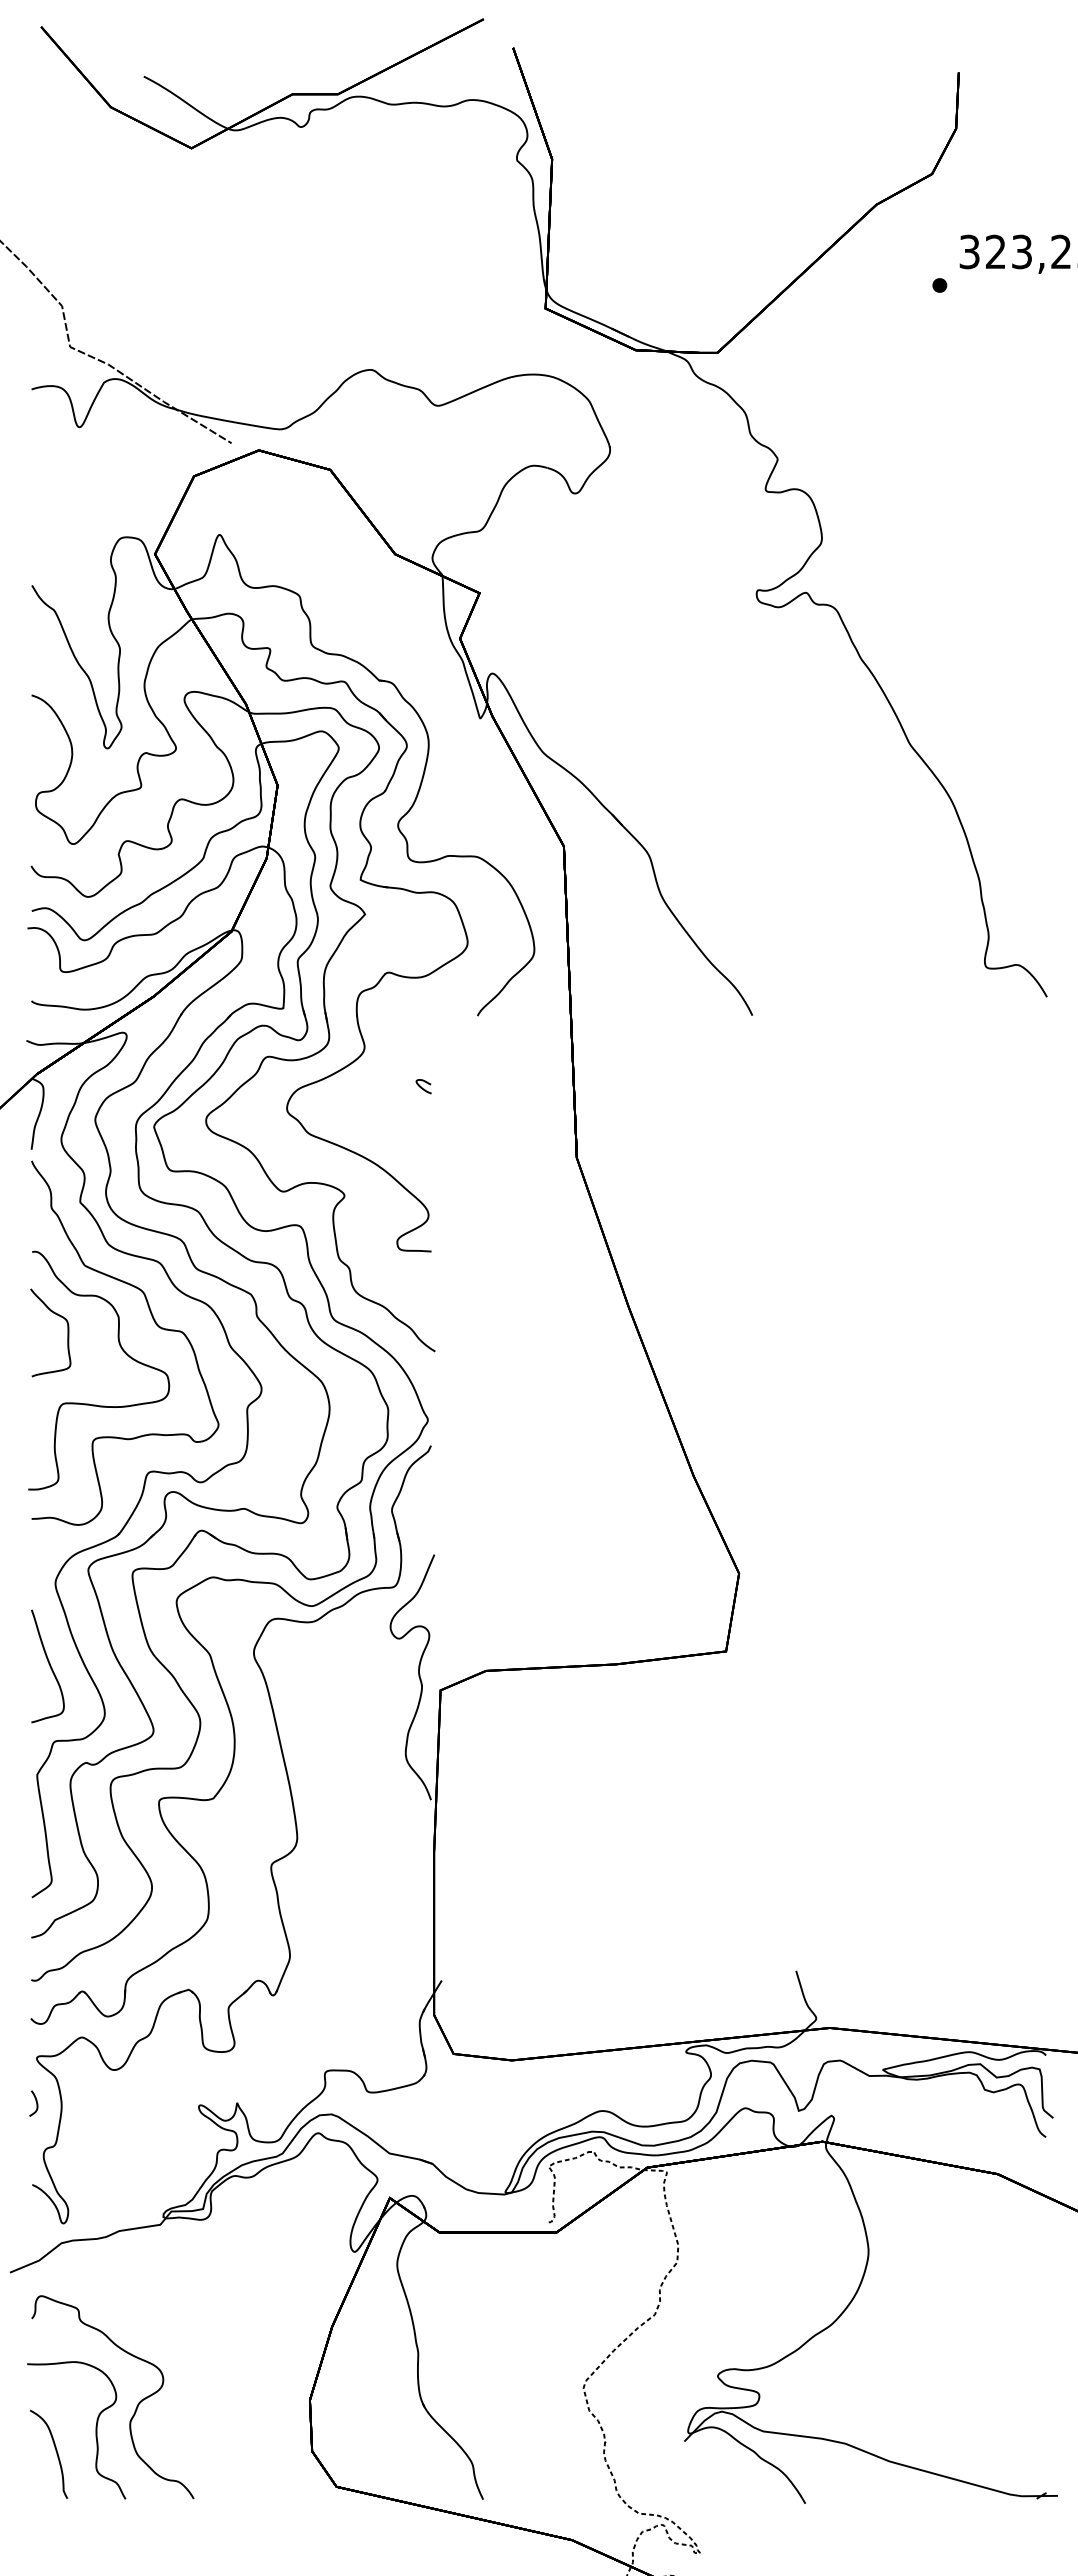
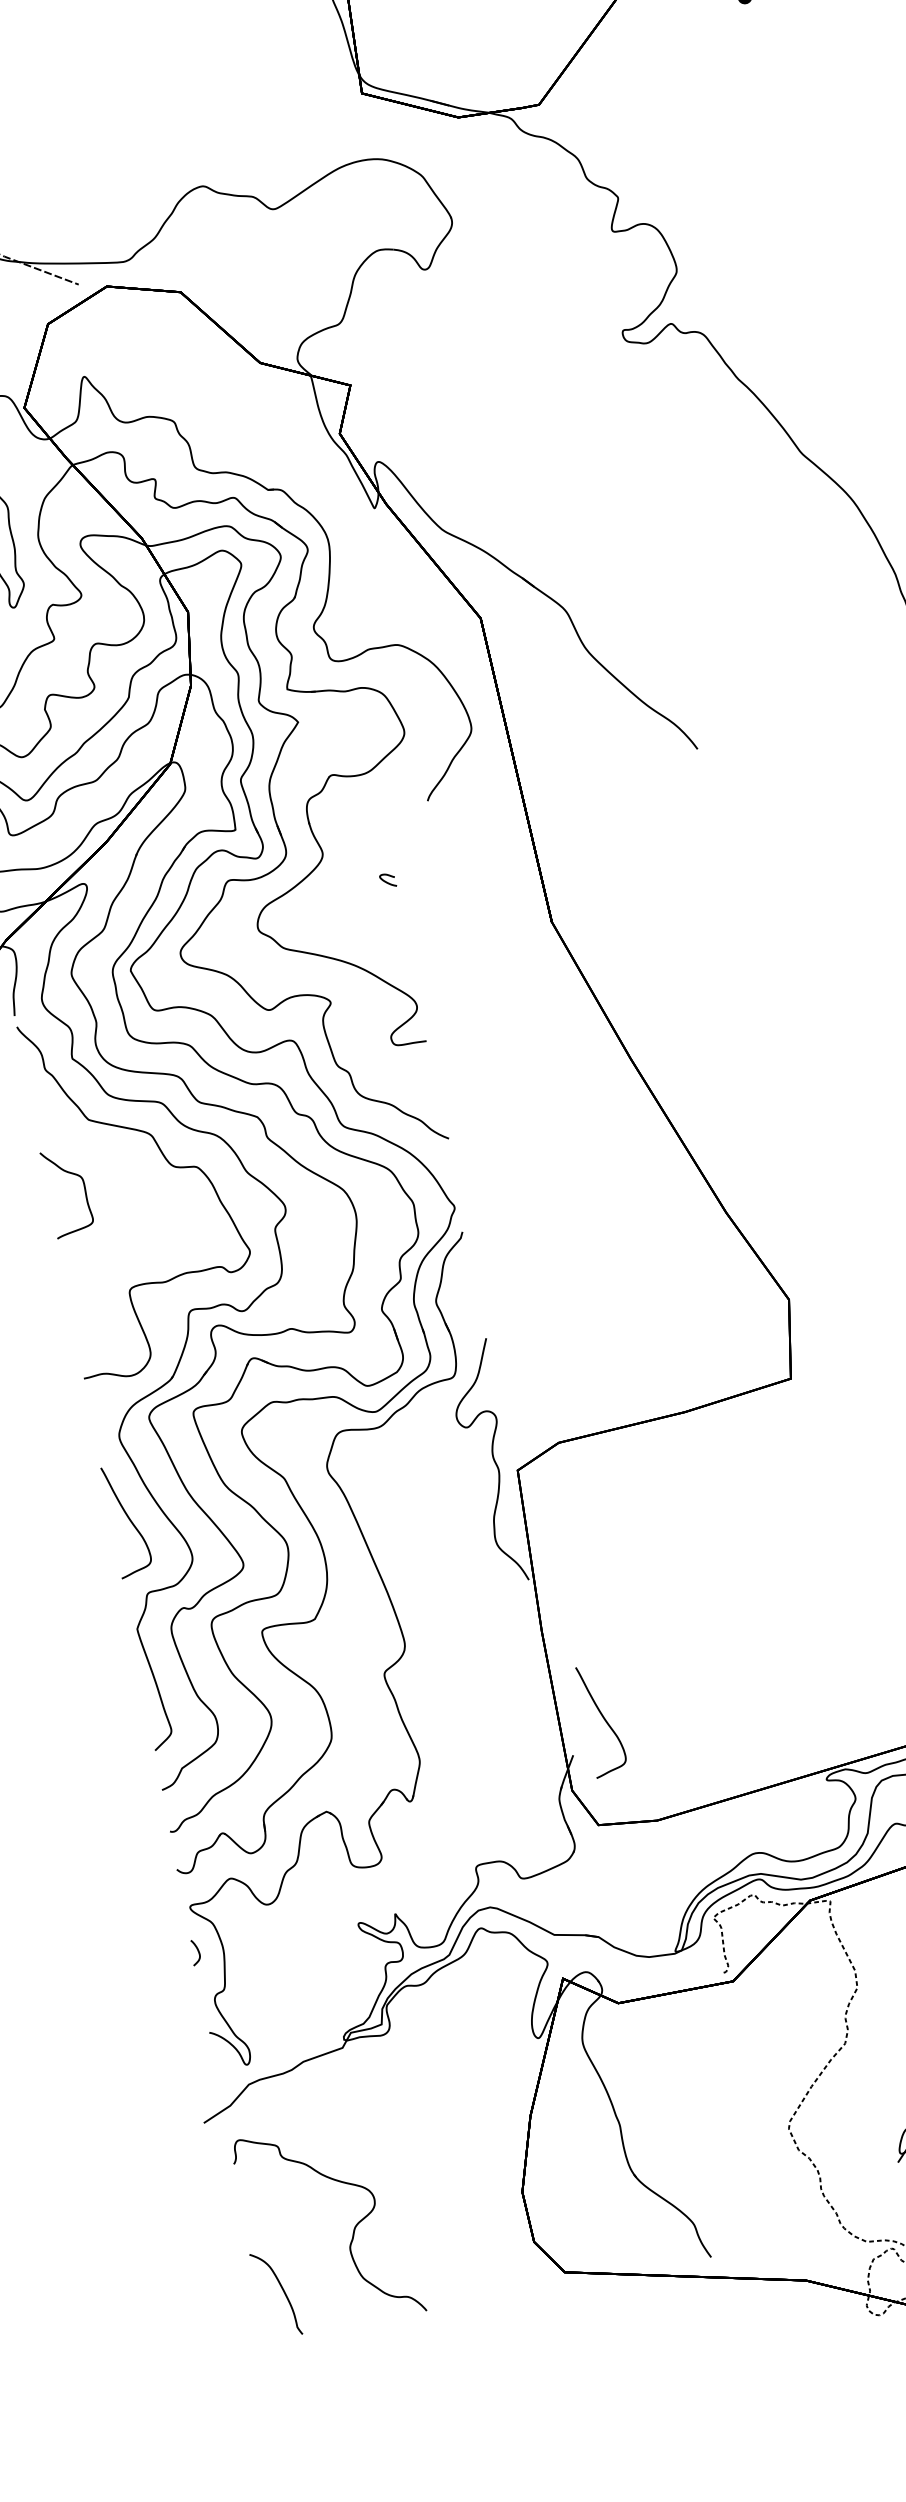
curve: (123, 1352) -> (142, 1197), removed
curve: (478, 1951) -> (603, 1719), added
curve: (95, 2430) -> (317, 2262), removed

